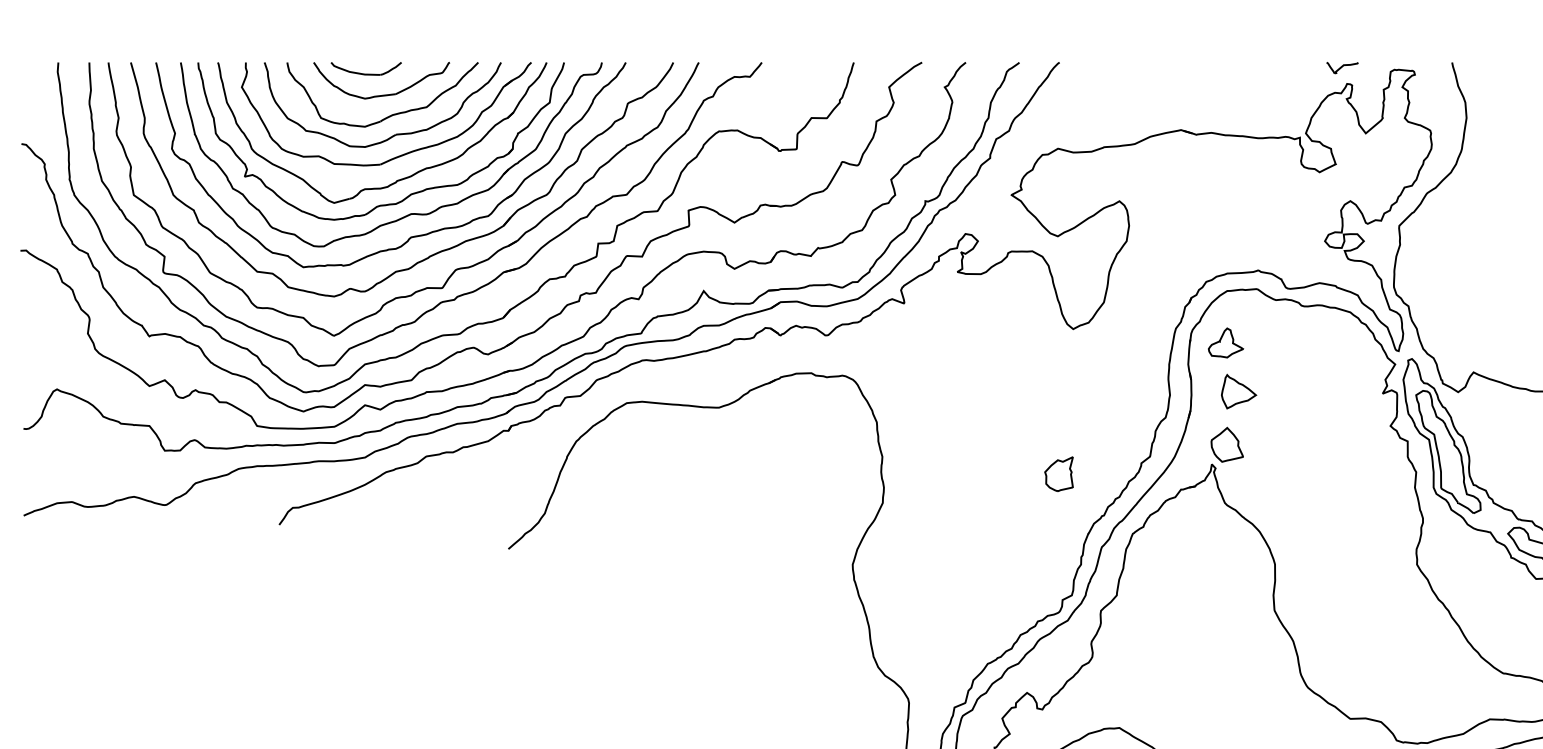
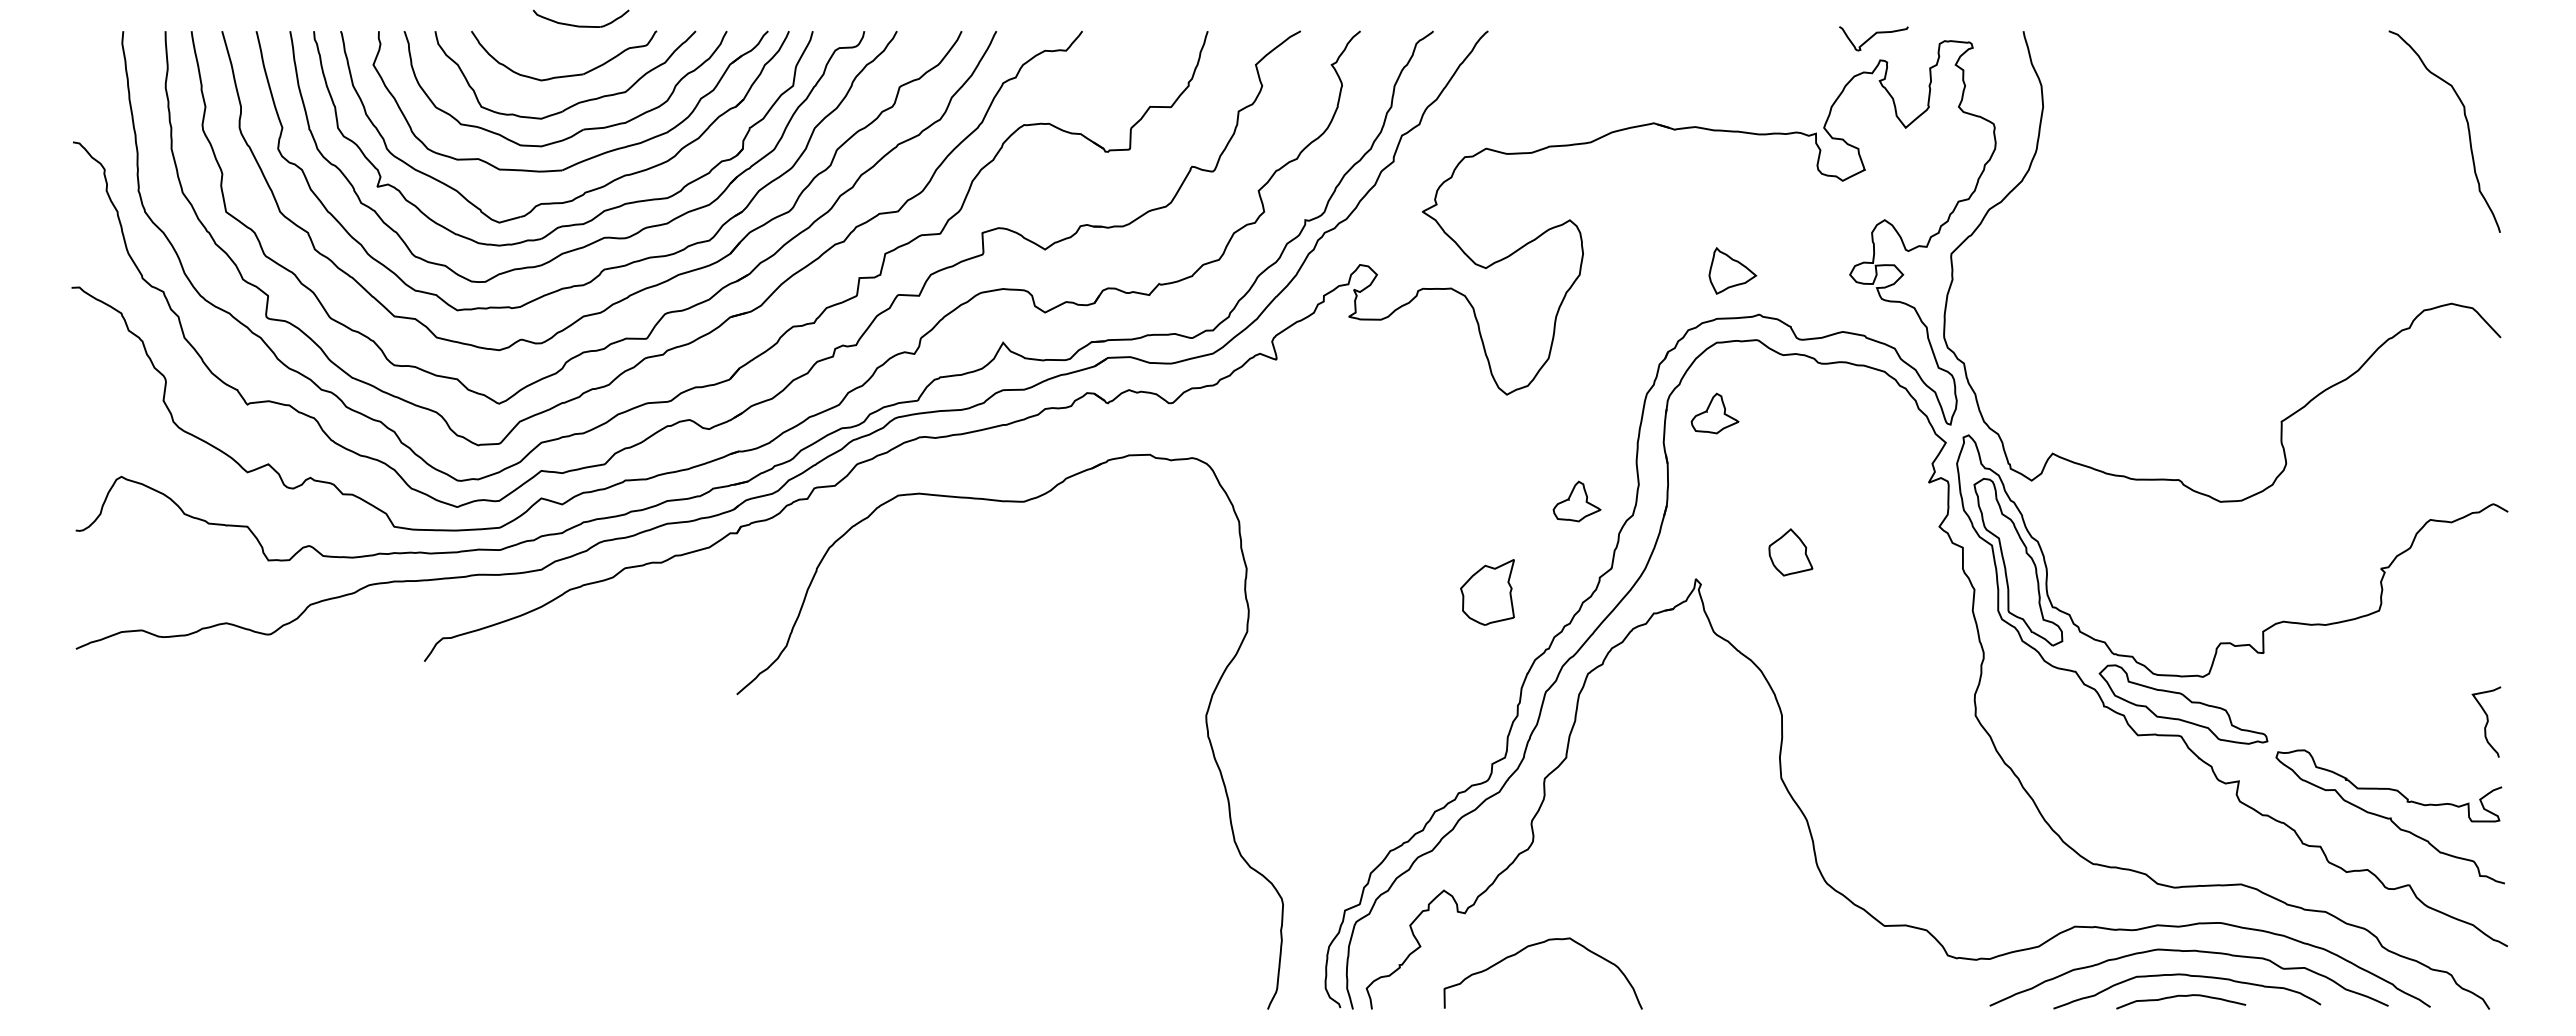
part: (1342, 67) -> (1873, 38), size x1.6
part: (365, 73) -> (580, 25), moved
part: (1238, 391) -> (1732, 270), moved
part: (1124, 407) -> (1576, 501), added
part: (1226, 444) -> (1790, 552), moved
part: (1059, 474) -> (1487, 592), size x1.4

